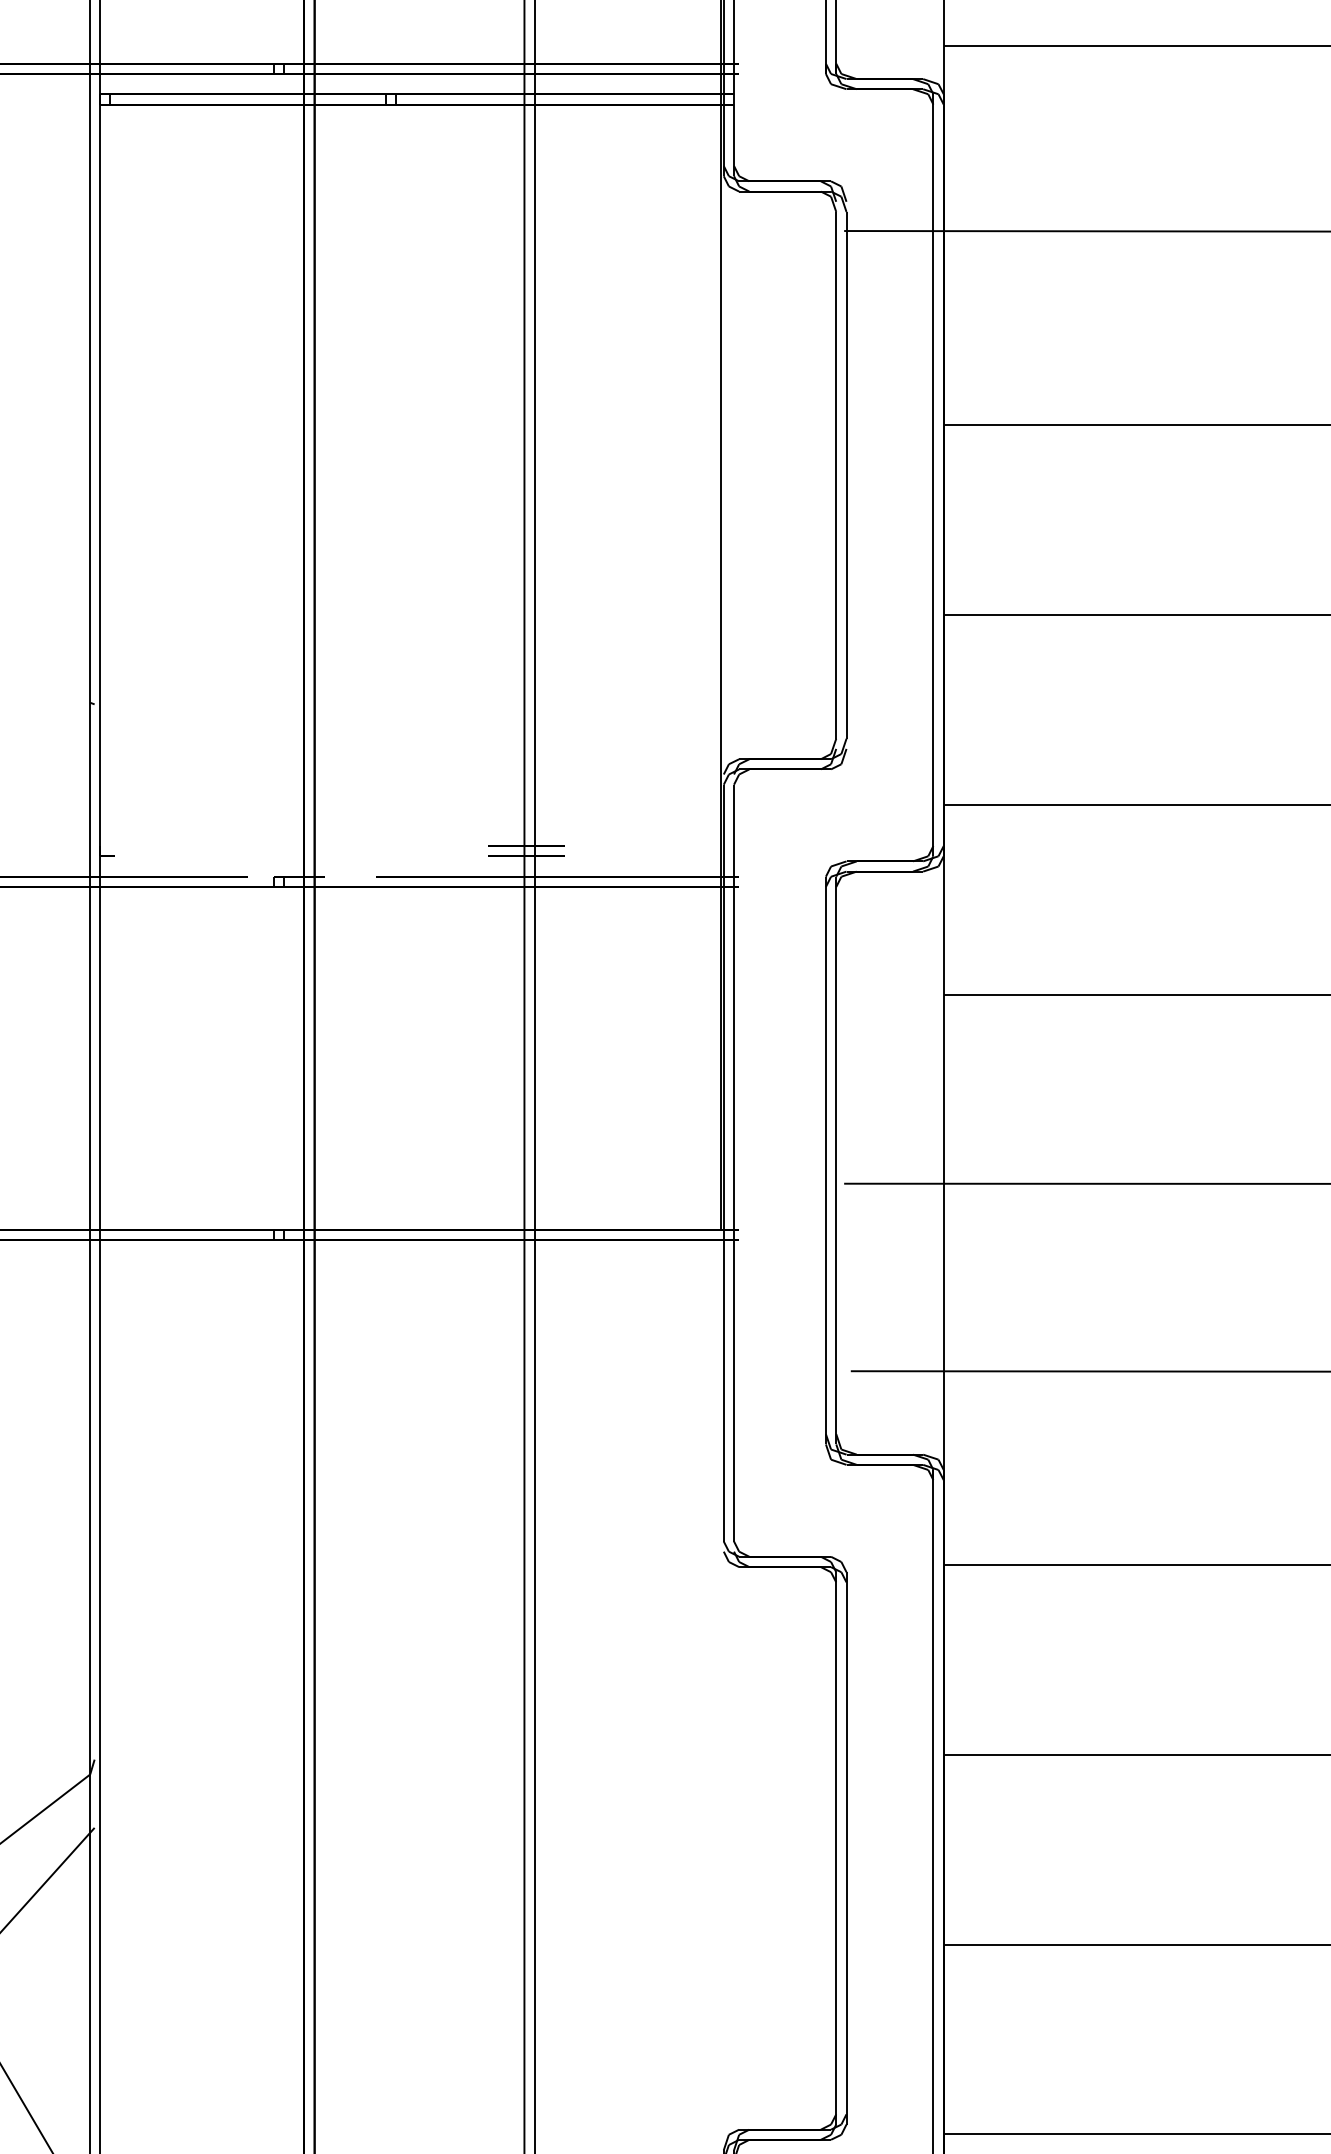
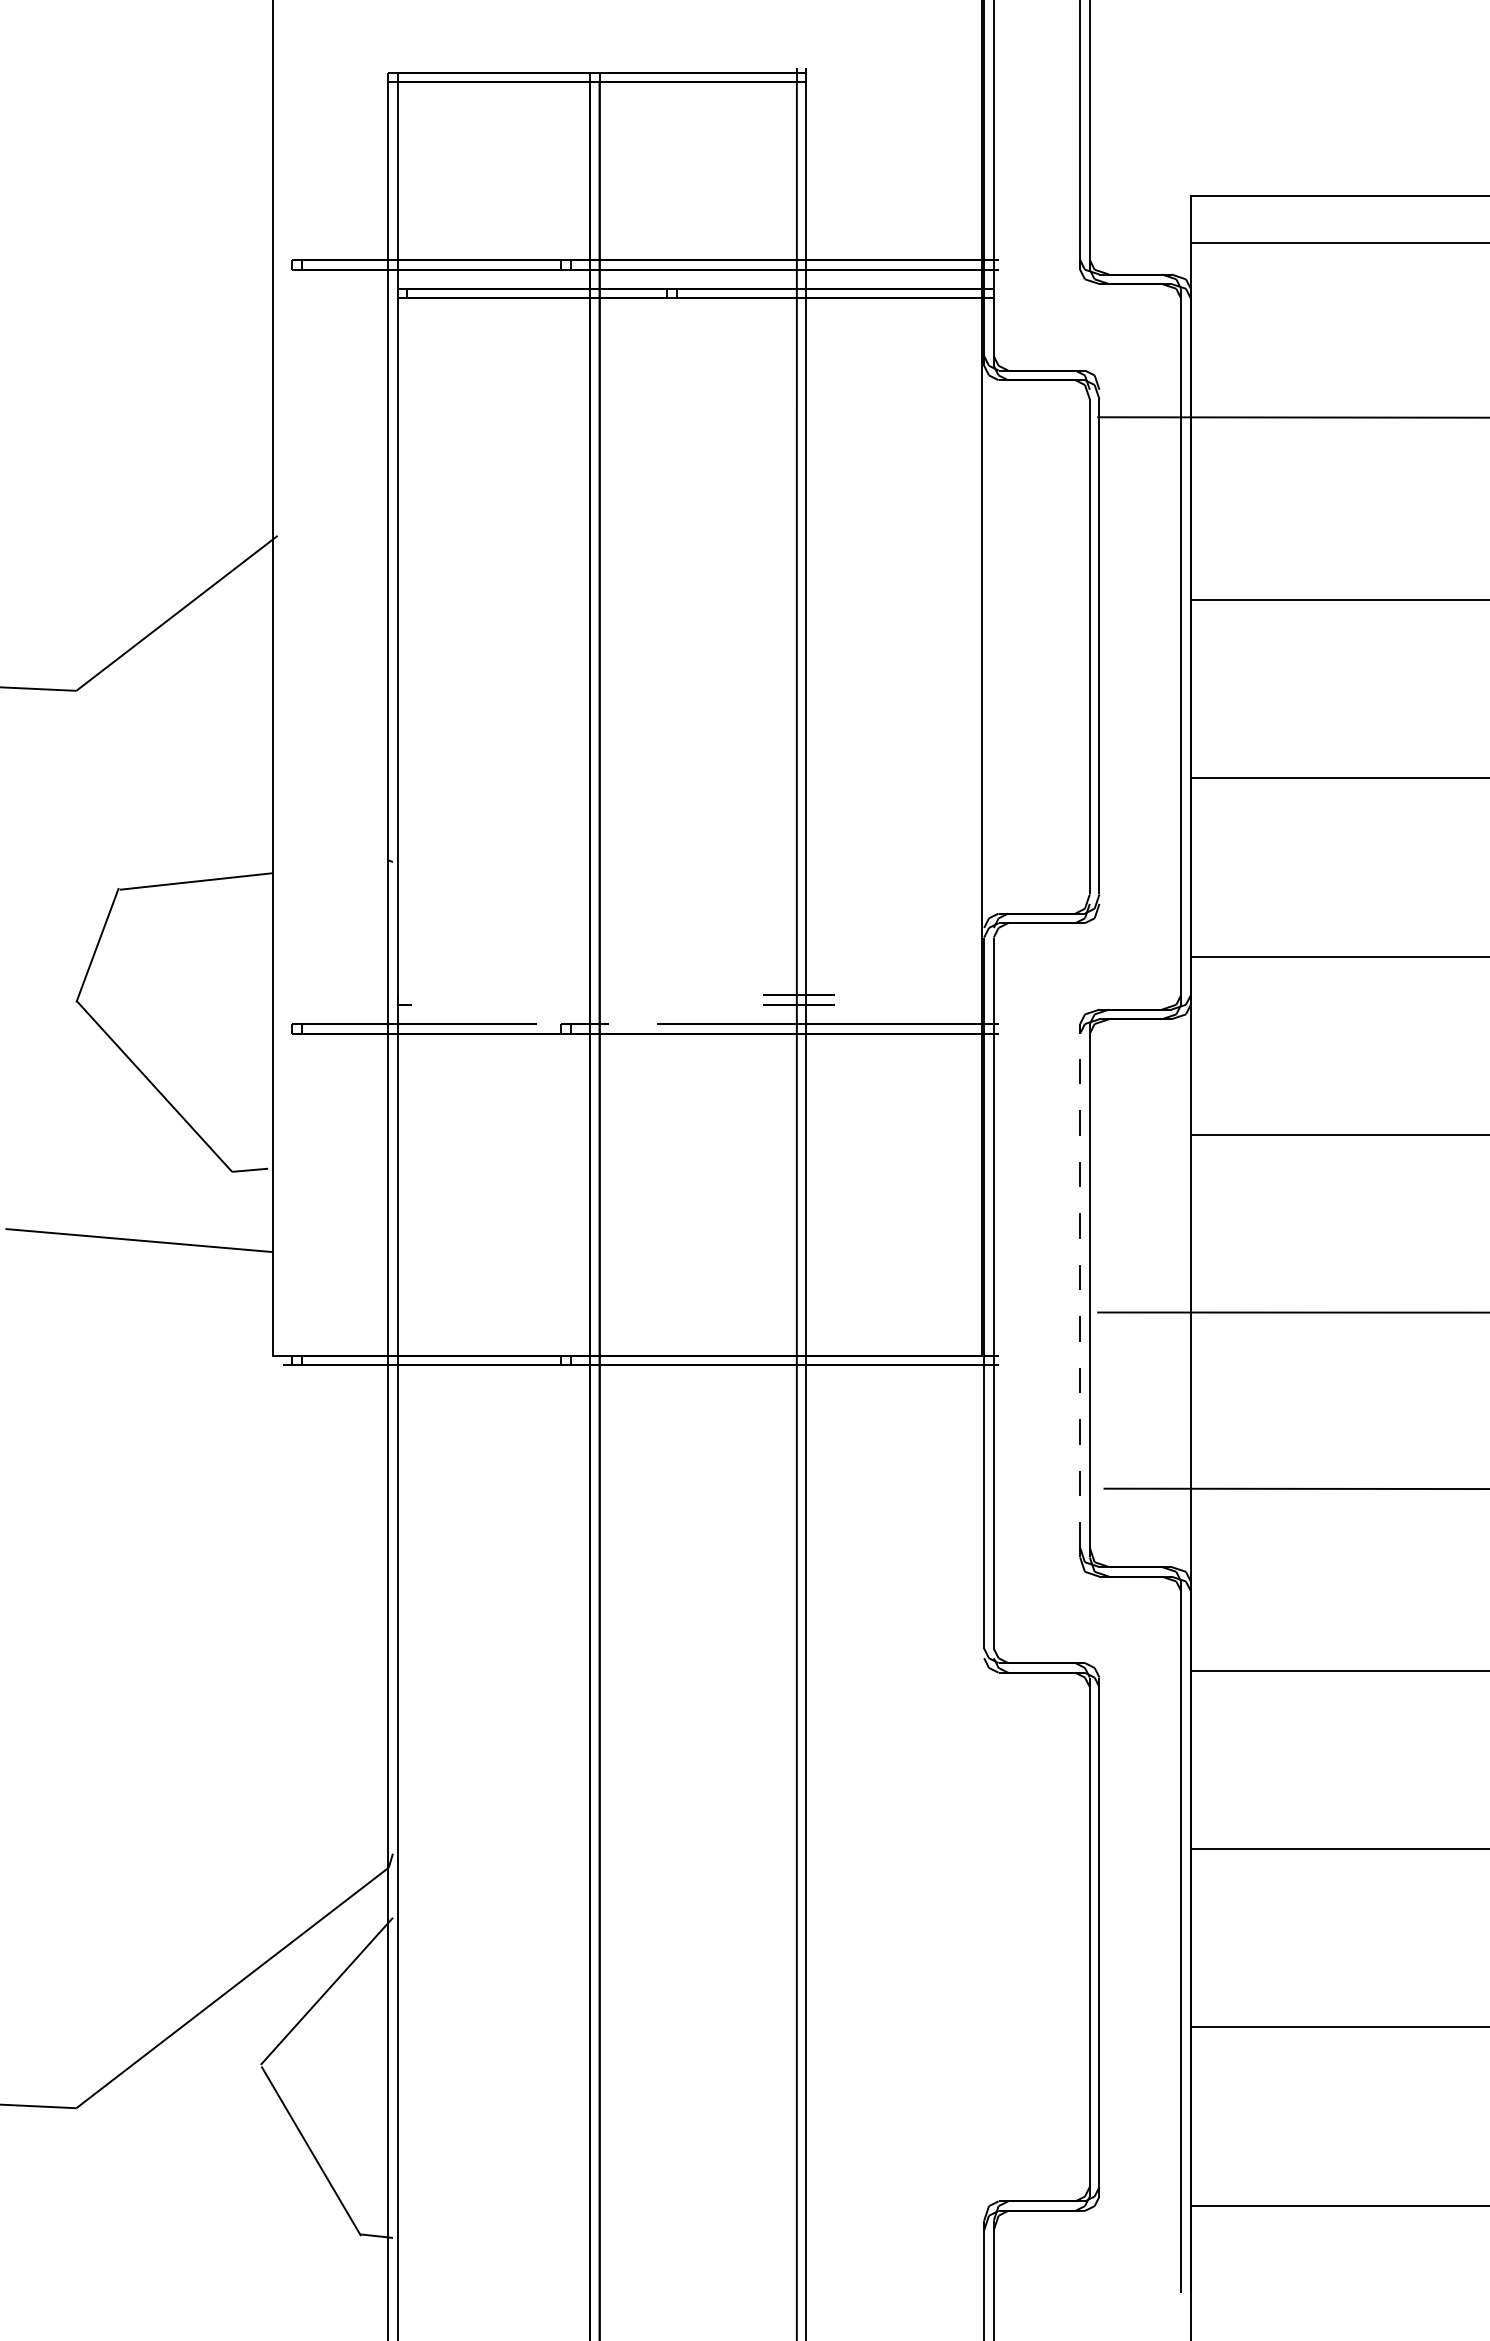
line: (826, 1160) -> (1080, 1290), solid -> dashed

